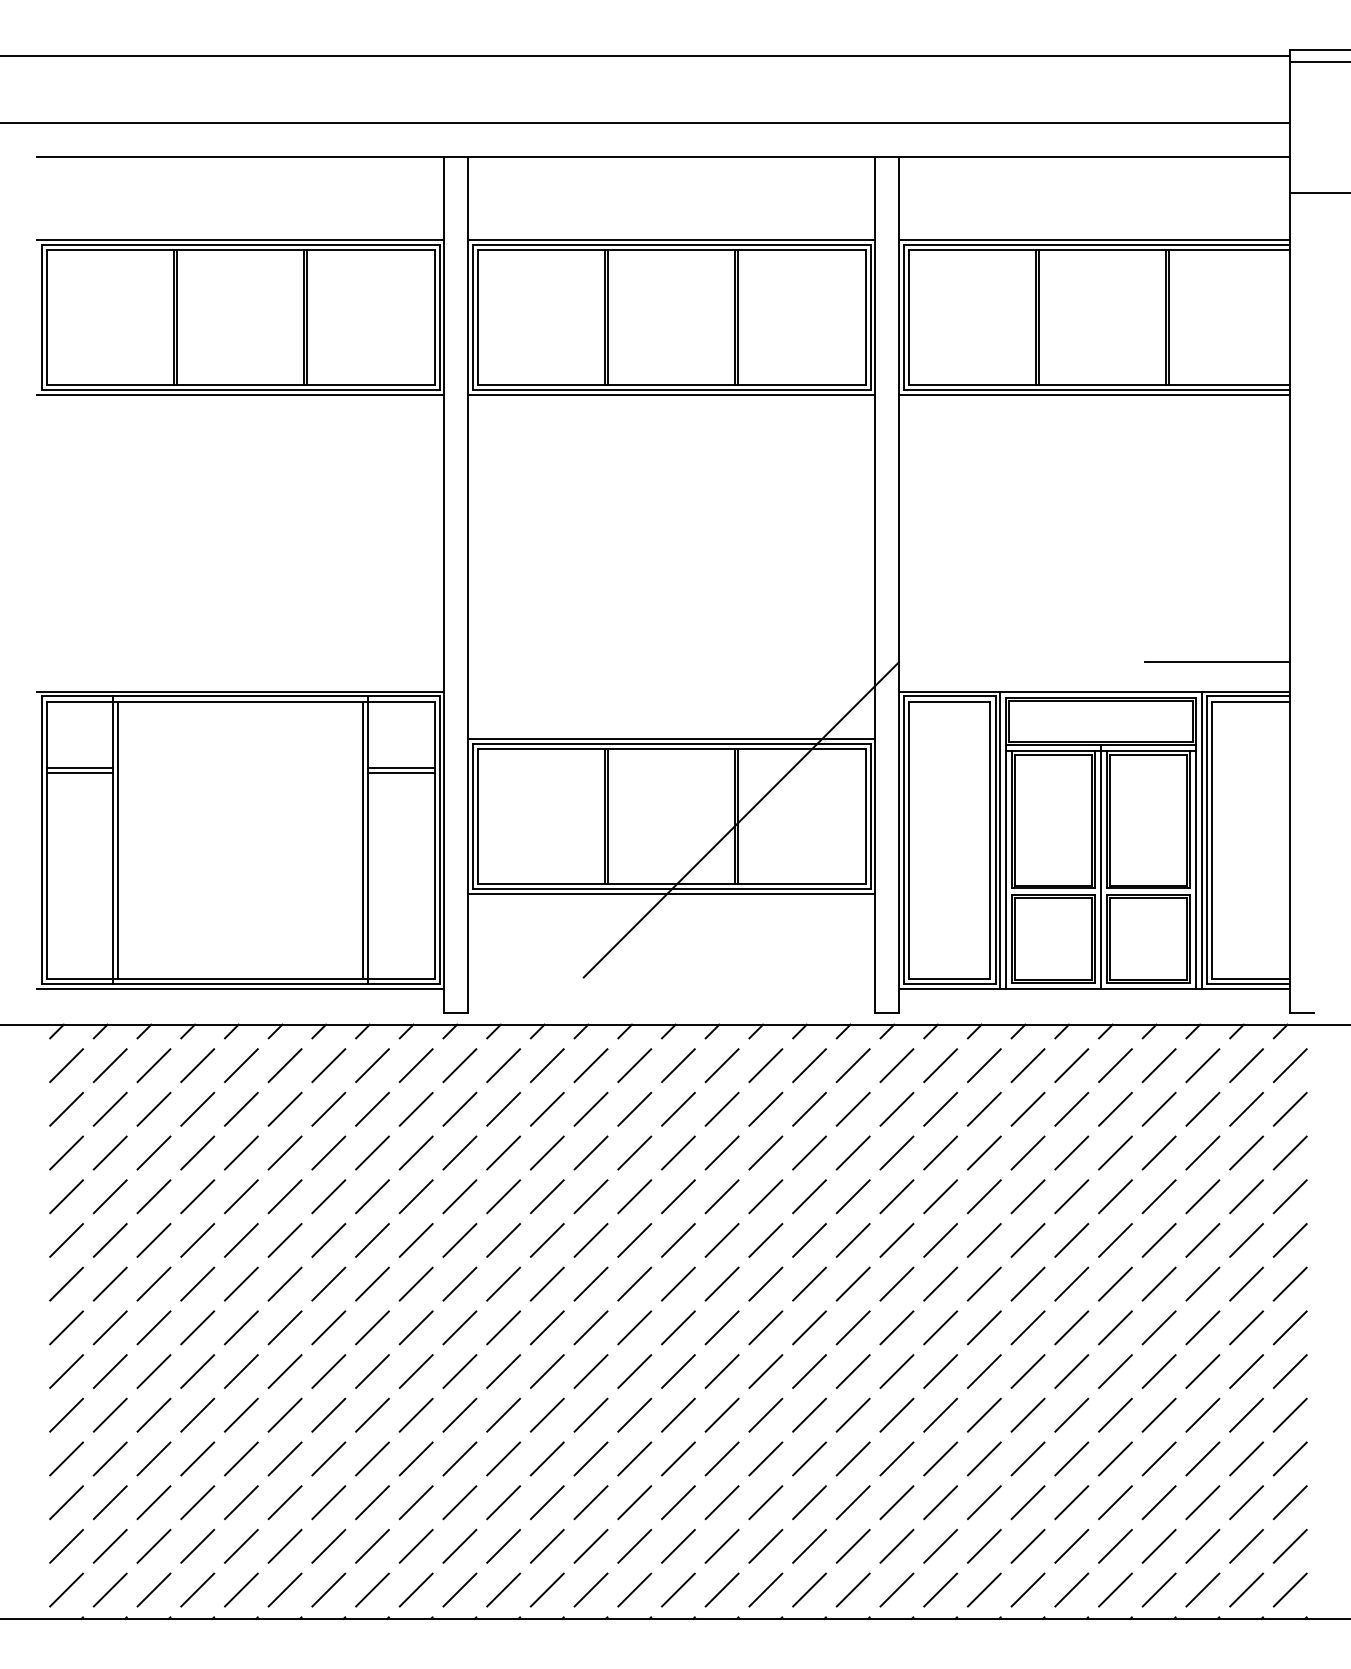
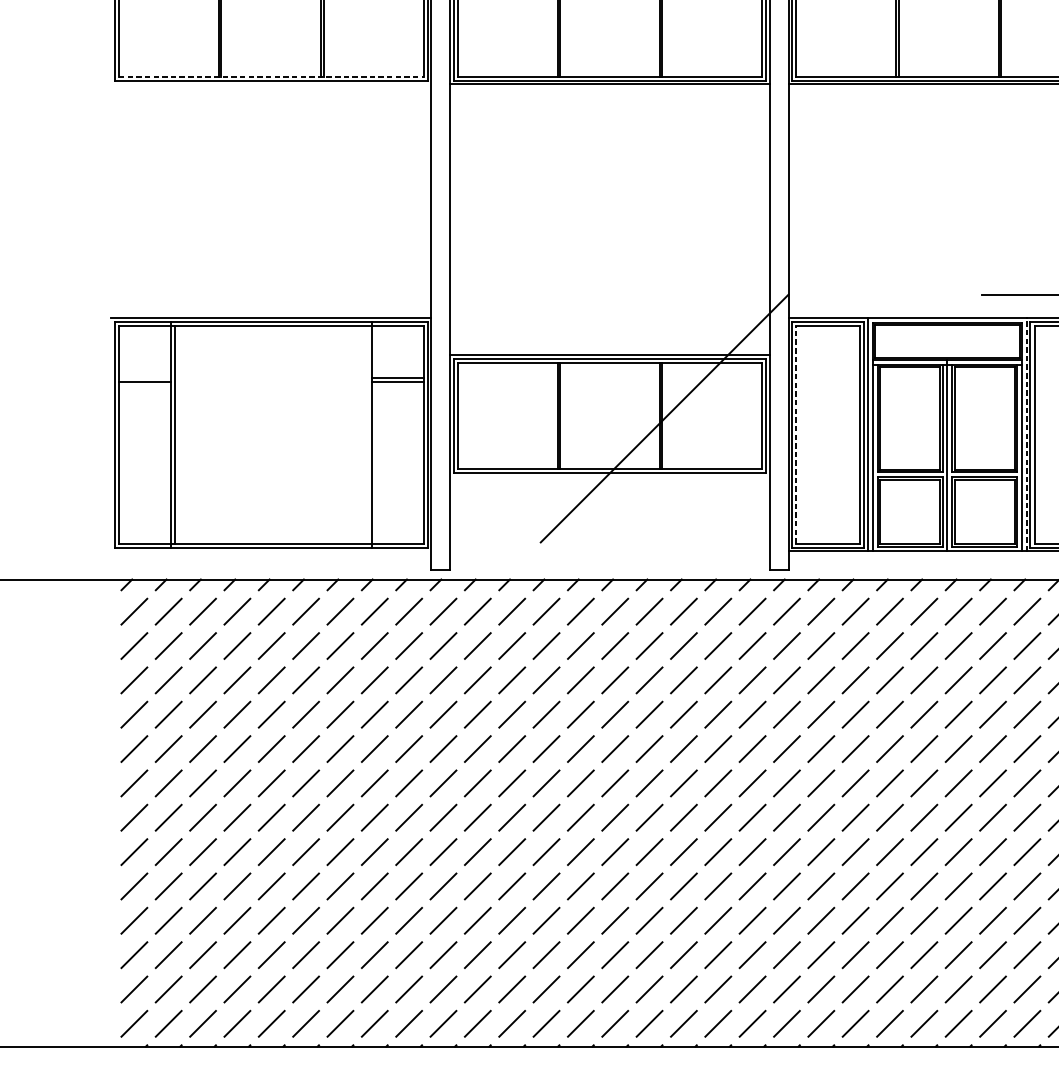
line: (240, 384) -> (271, 76), solid -> dashed
line: (240, 394) -> (271, 84), removed
line: (79, 767) -> (144, 377), removed
line: (363, 840) -> (367, 434), removed
line: (908, 840) -> (796, 434), solid -> dashed
line: (1202, 840) -> (1027, 434), solid -> dashed
line: (671, 893) -> (609, 476), removed
line: (240, 989) -> (271, 551), removed

